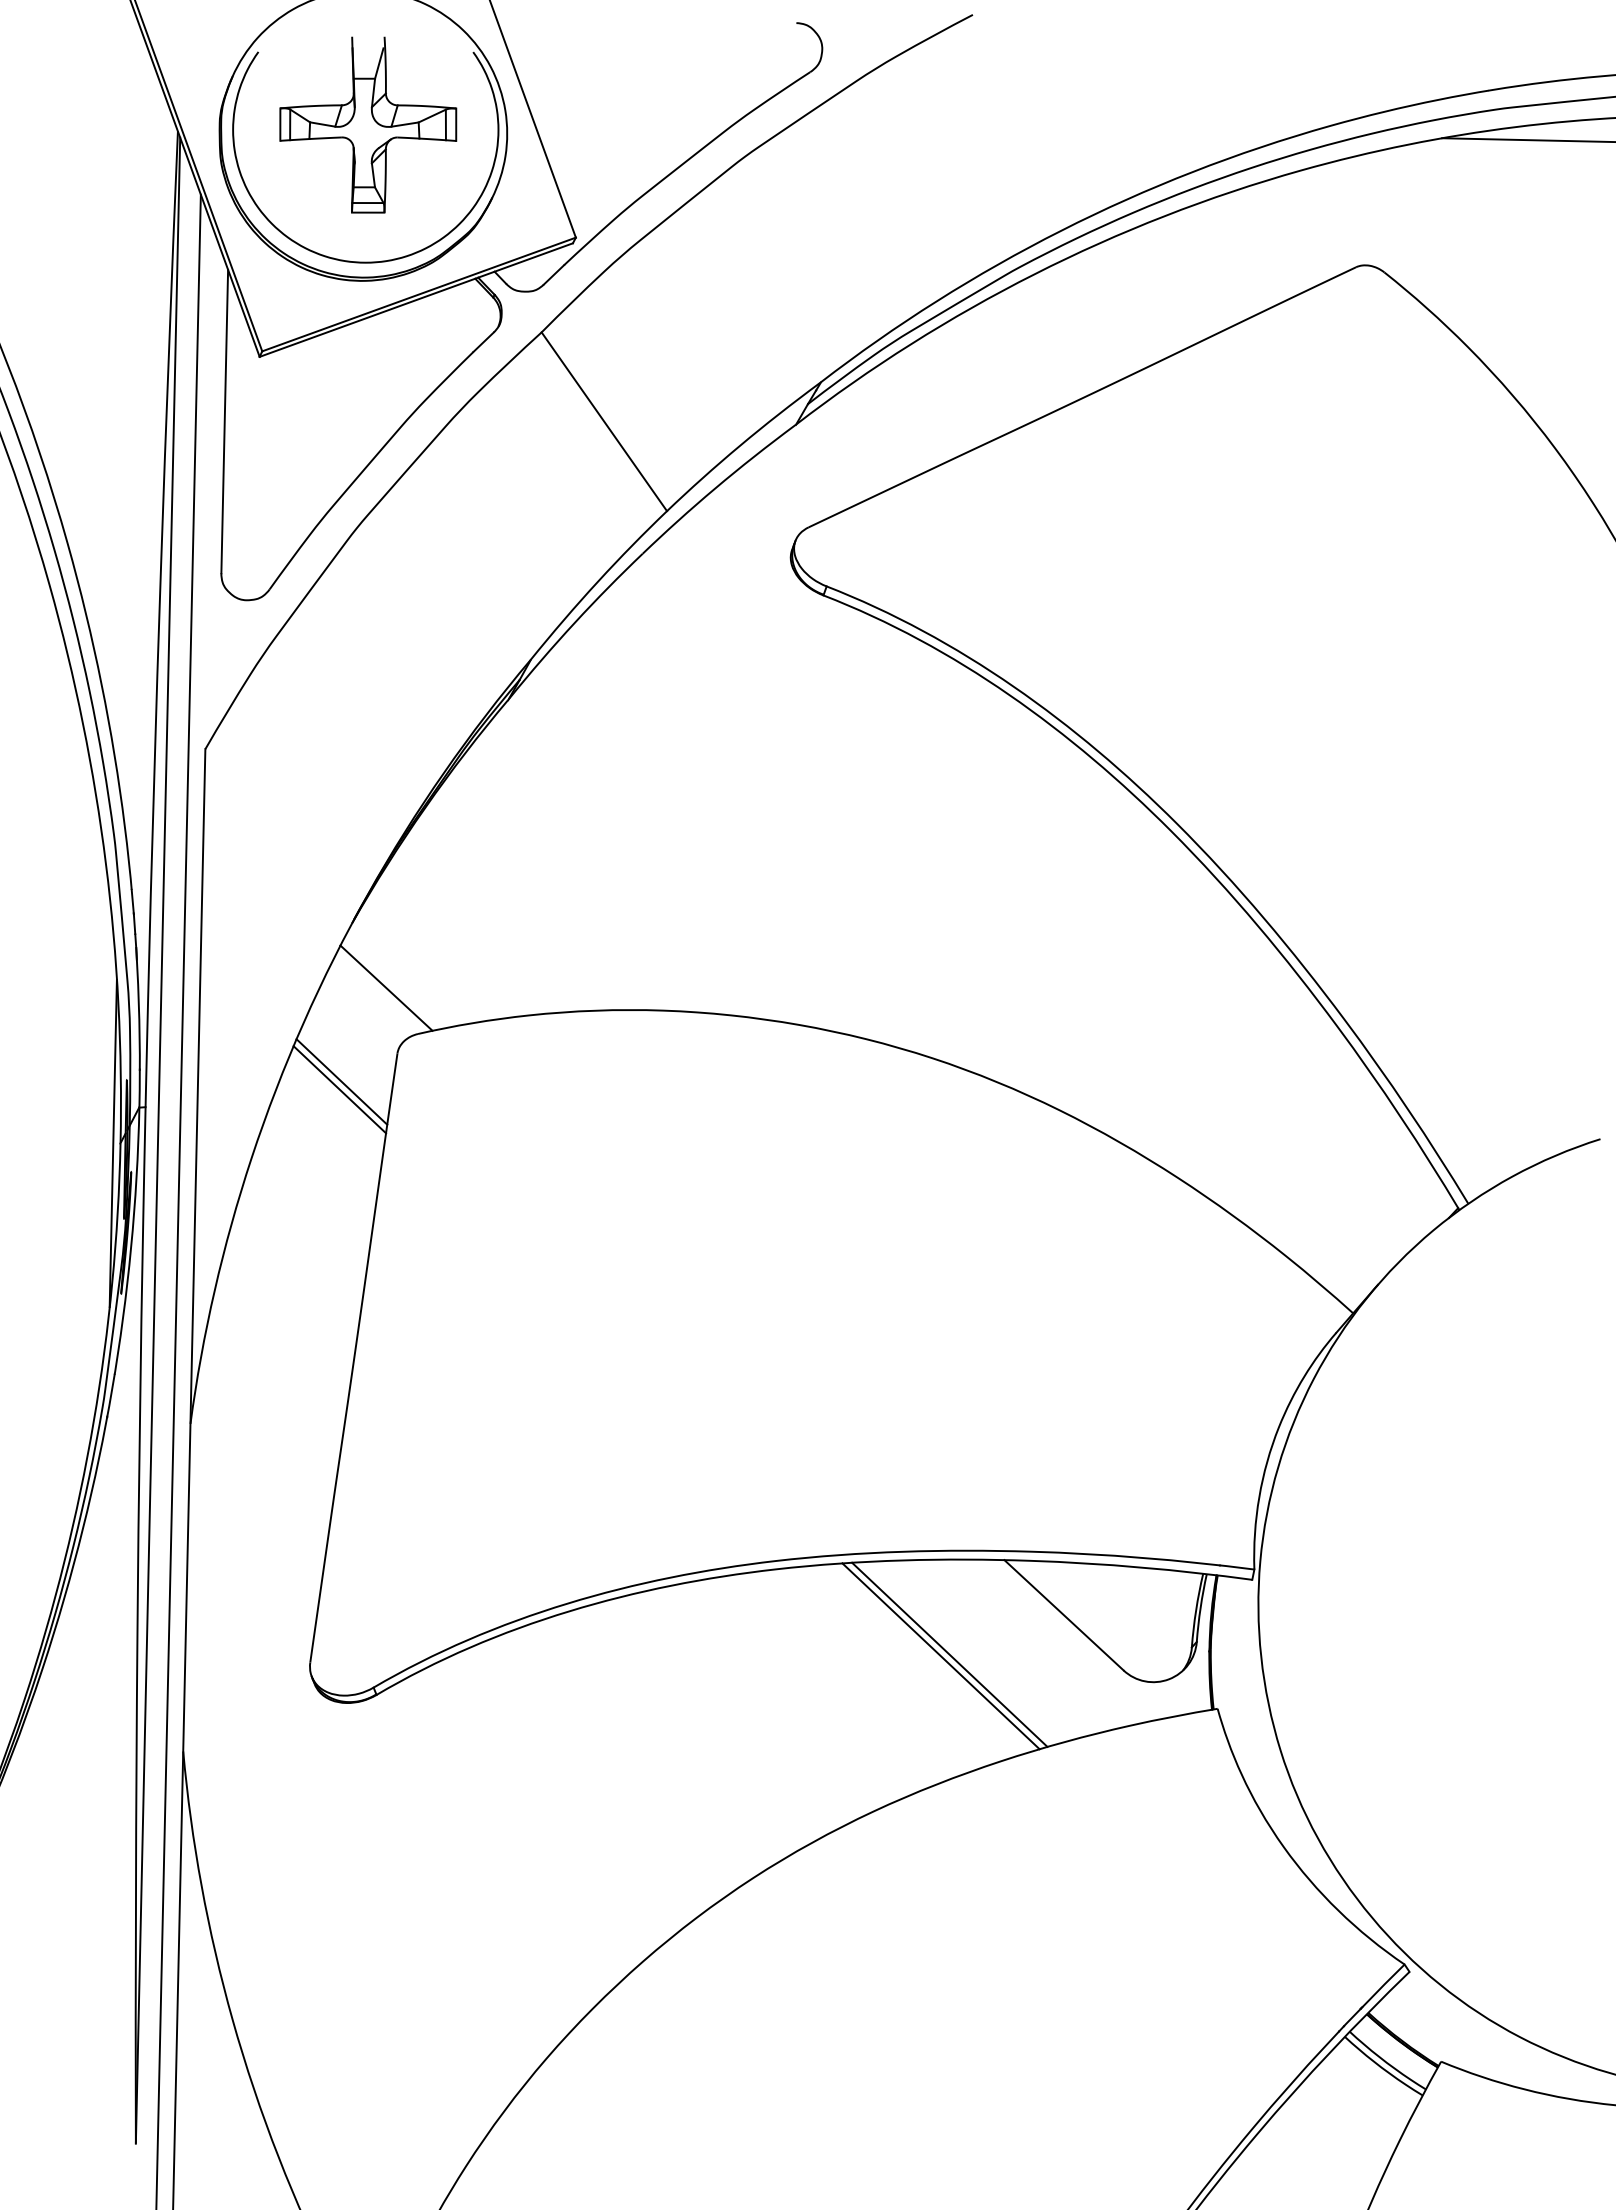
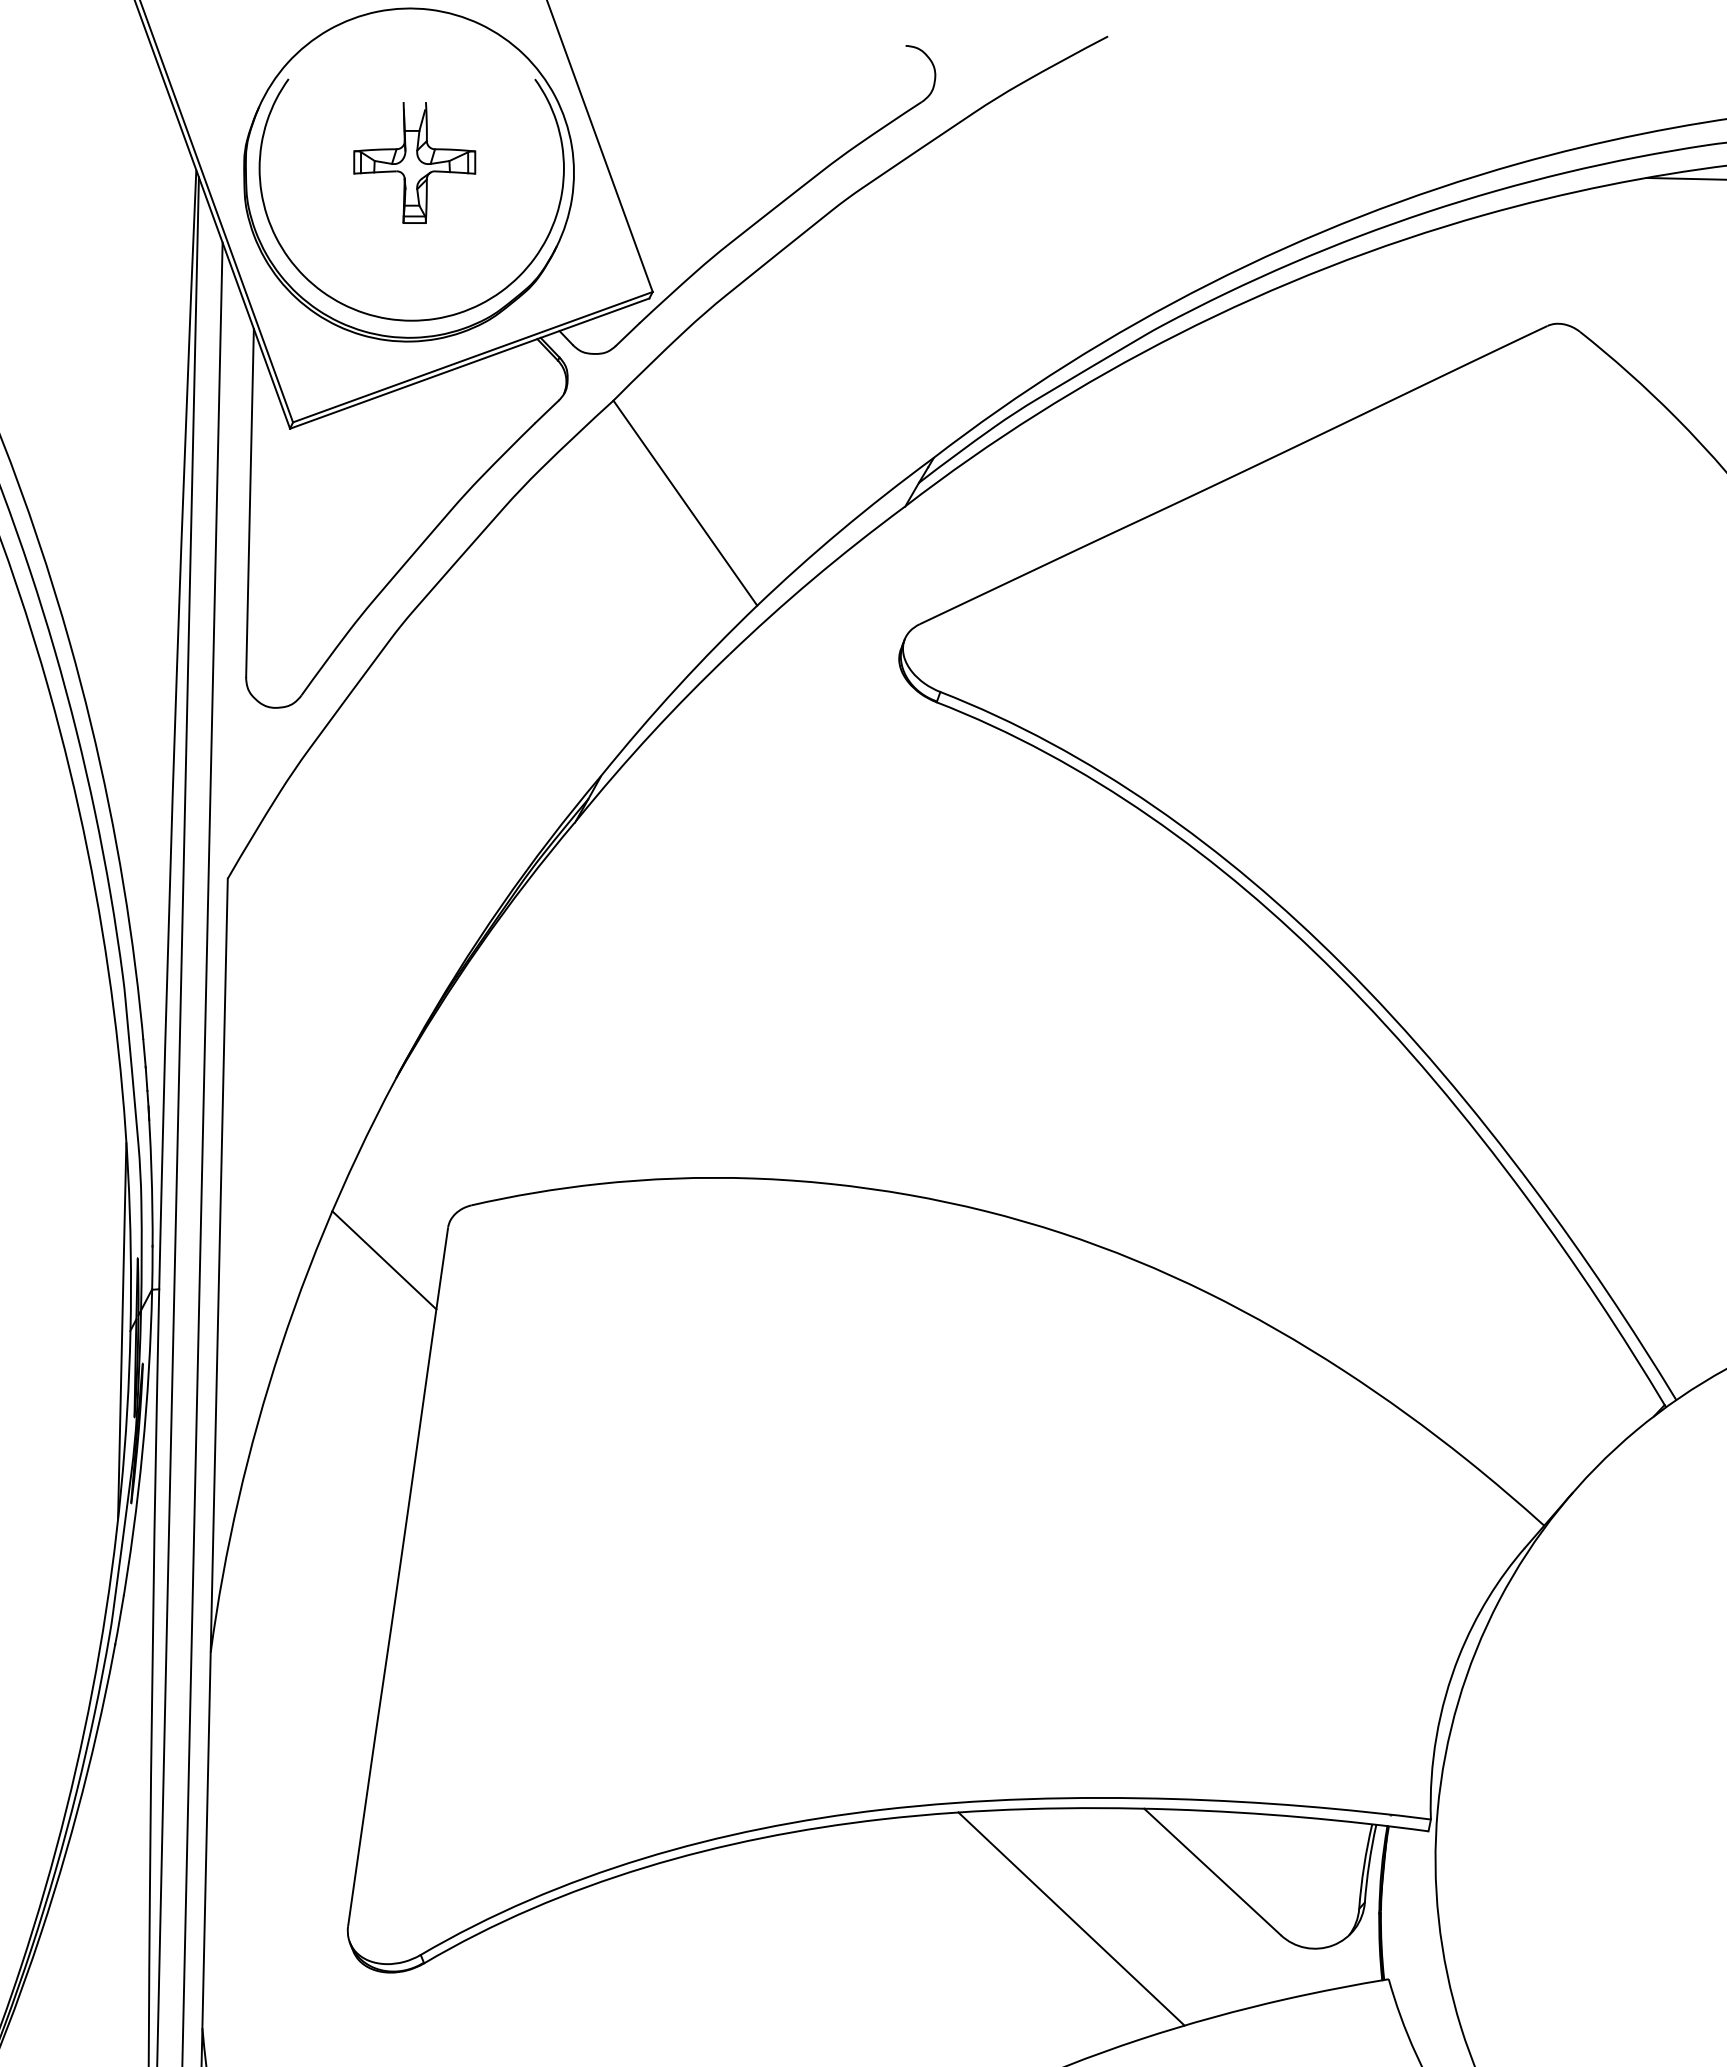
part: (368, 124) -> (414, 162), size x0.6
line: (386, 987) -> (435, 1151), removed
line: (339, 1089) -> (381, 1268), removed
line: (949, 1654) -> (1081, 1916), removed

